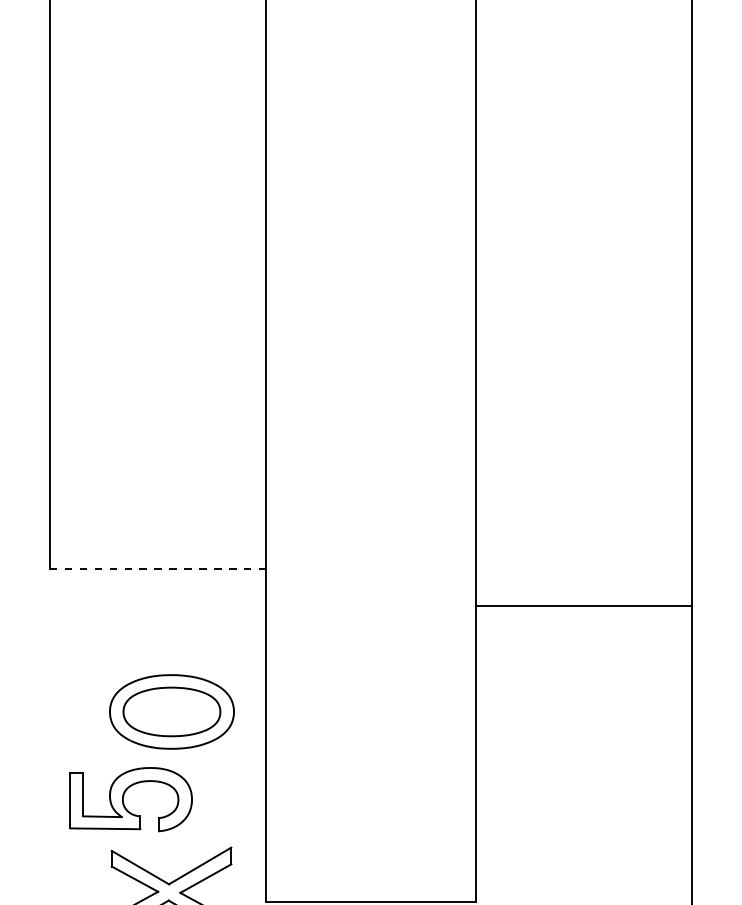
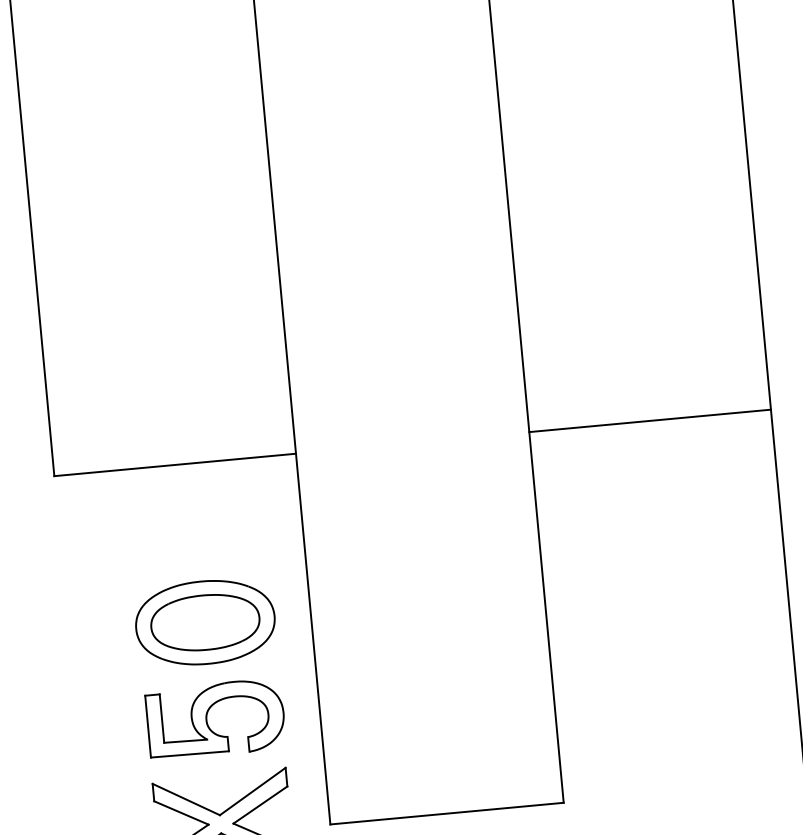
line: (157, 569) -> (174, 465), dashed -> solid
line: (583, 606) -> (649, 421), moved
part: (124, 796) -> (207, 716), moved

